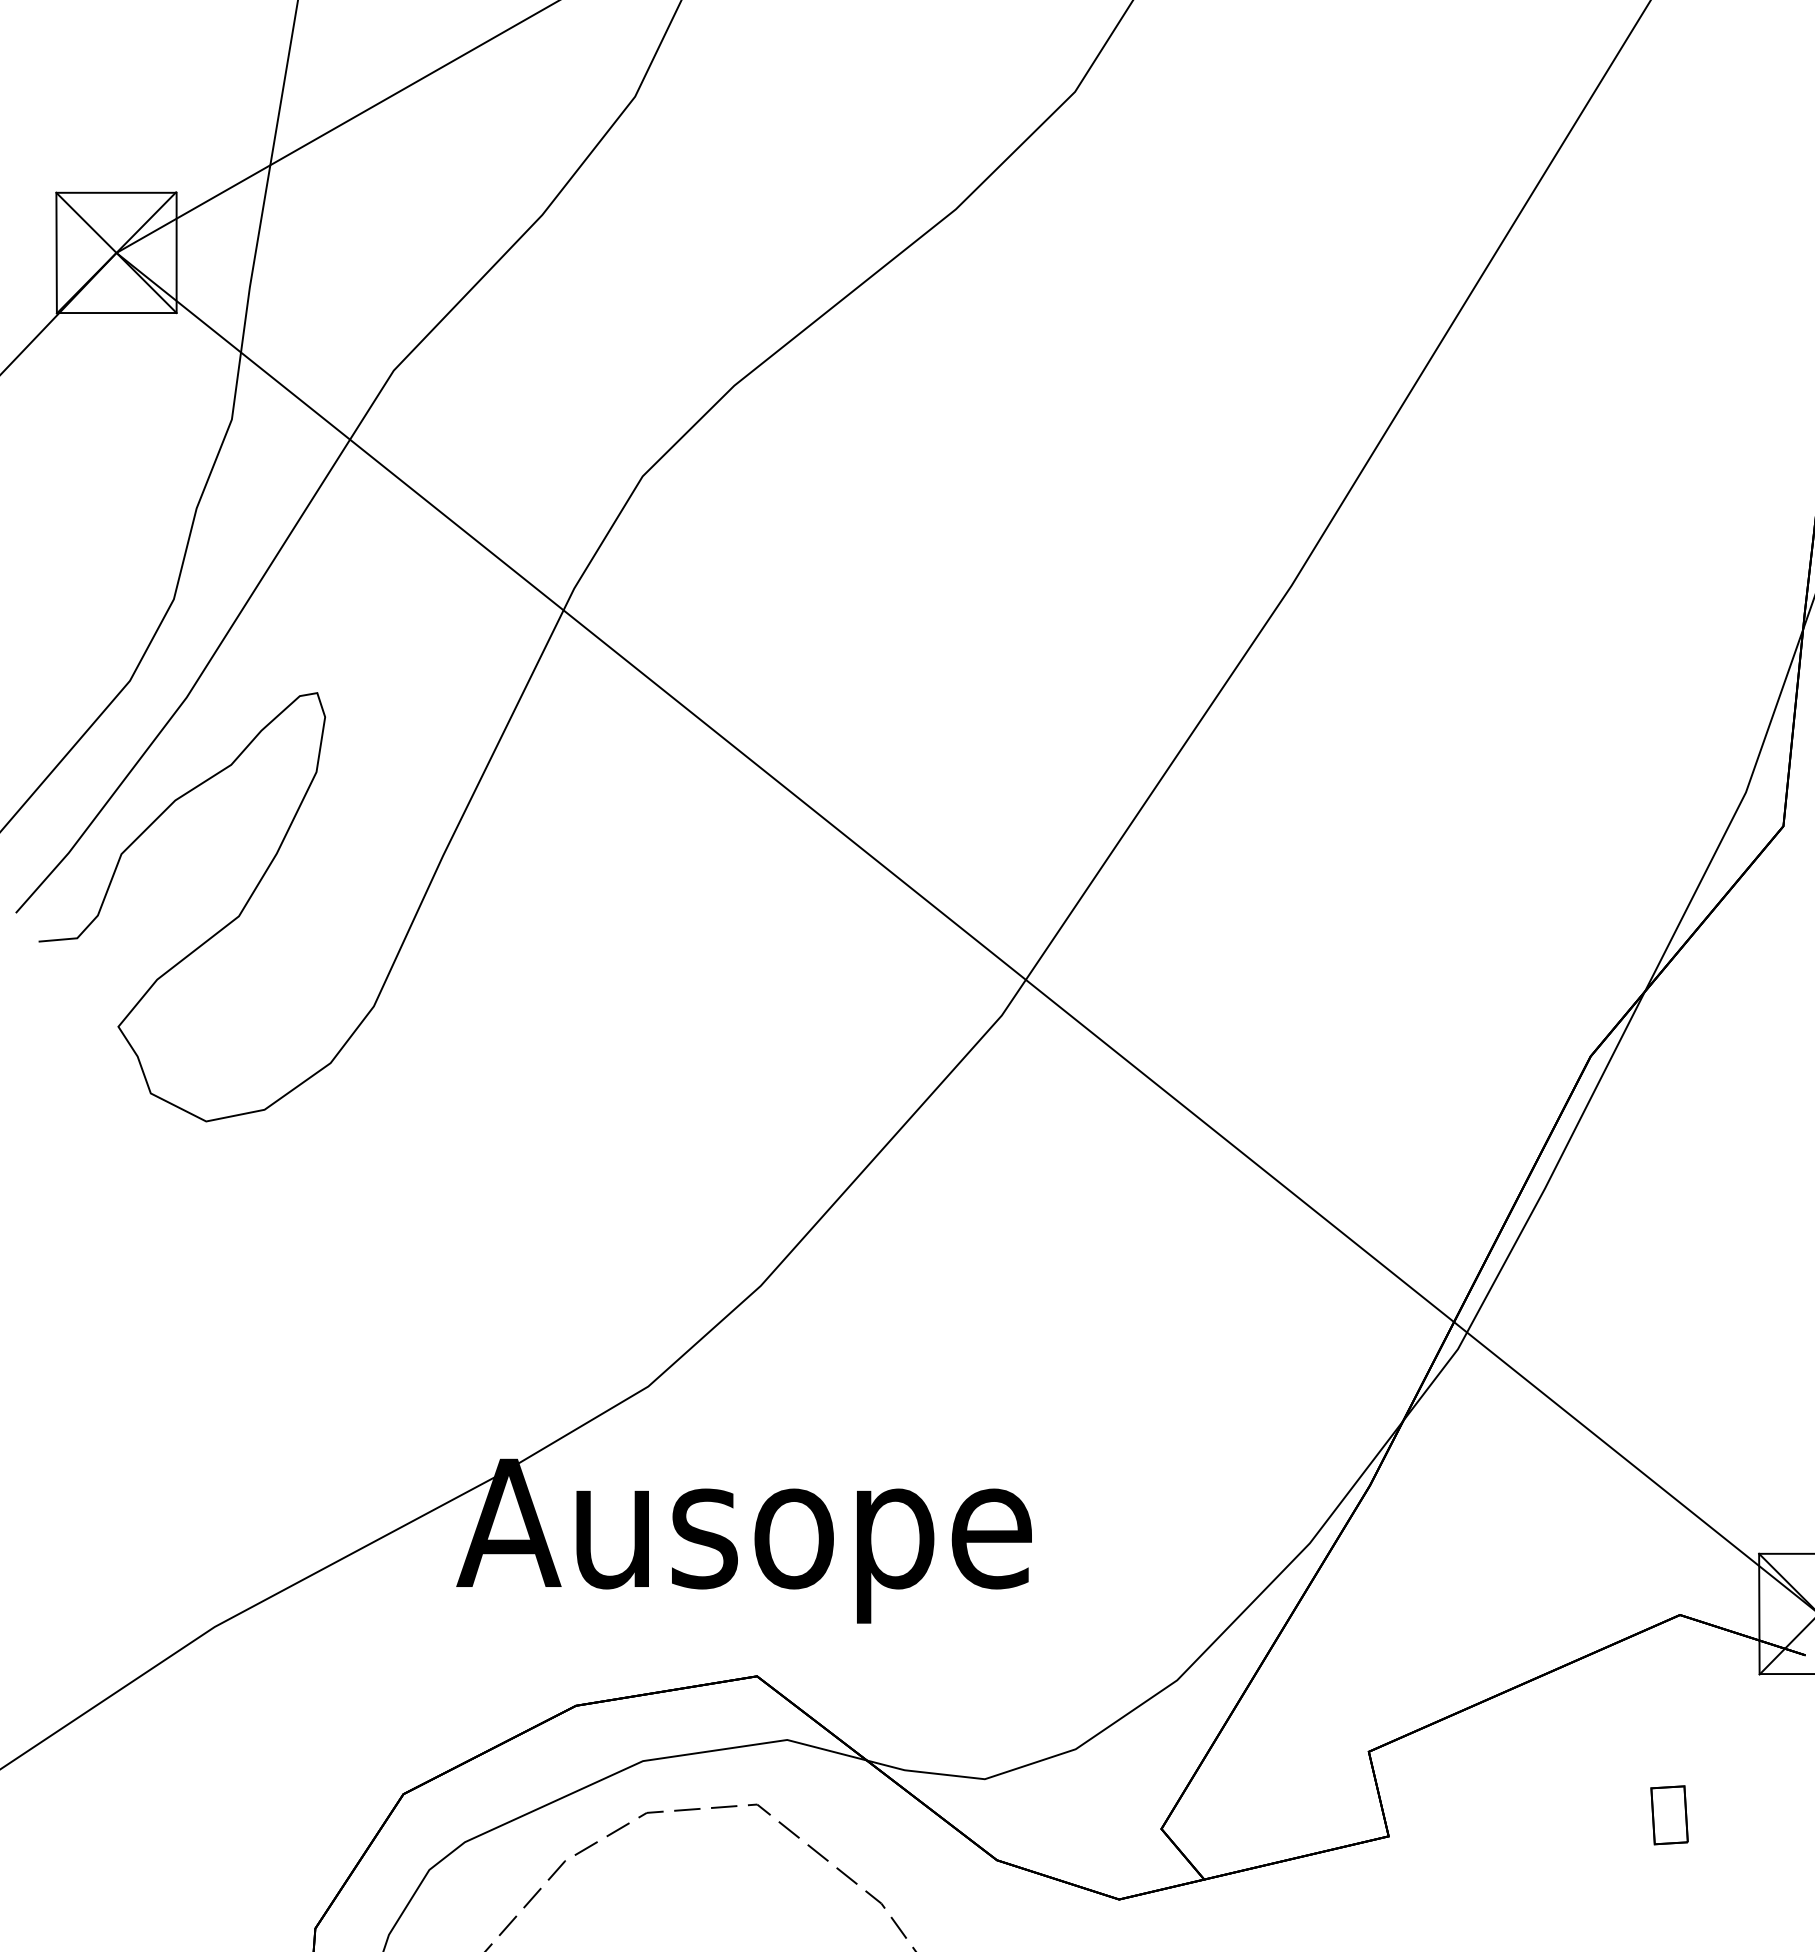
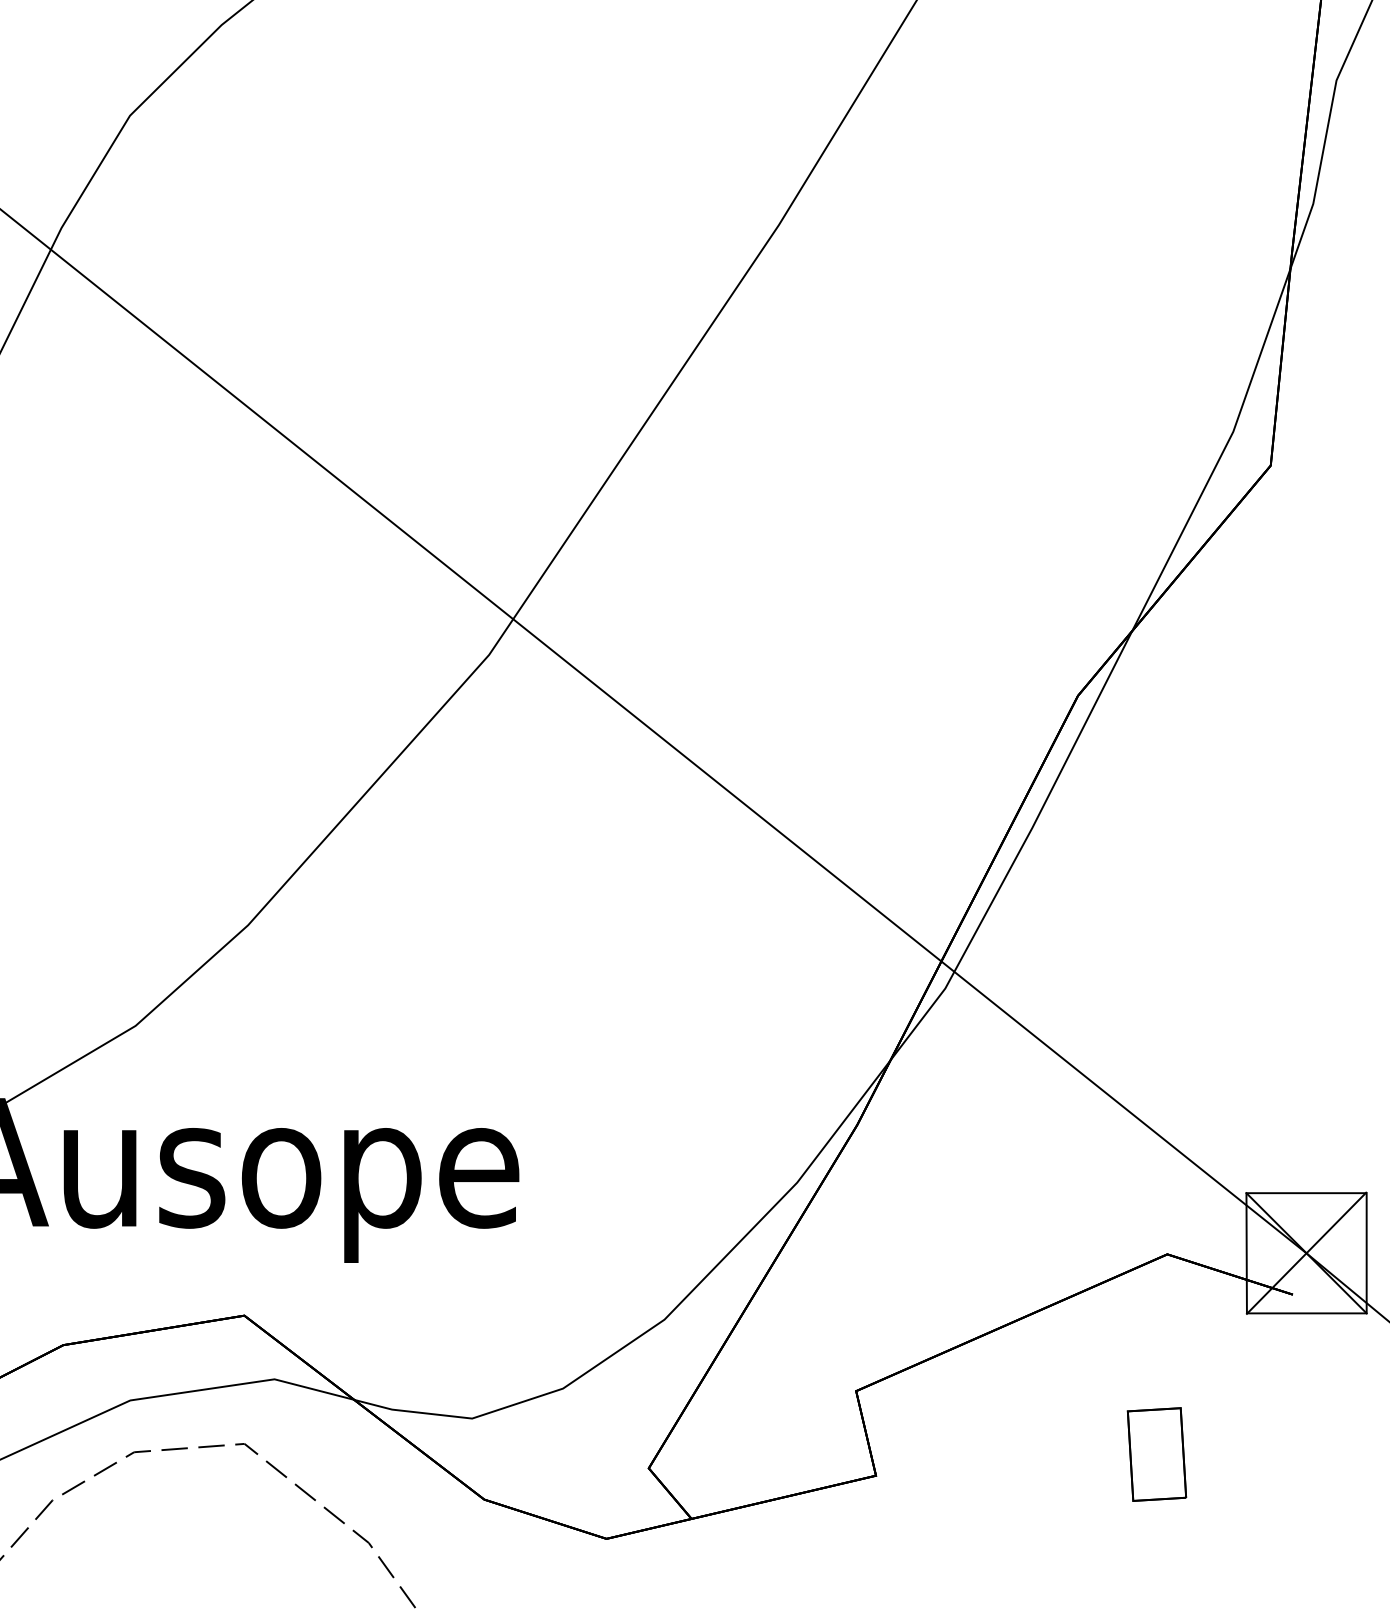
part: (1669, 1815) -> (1156, 1454), size x1.6

